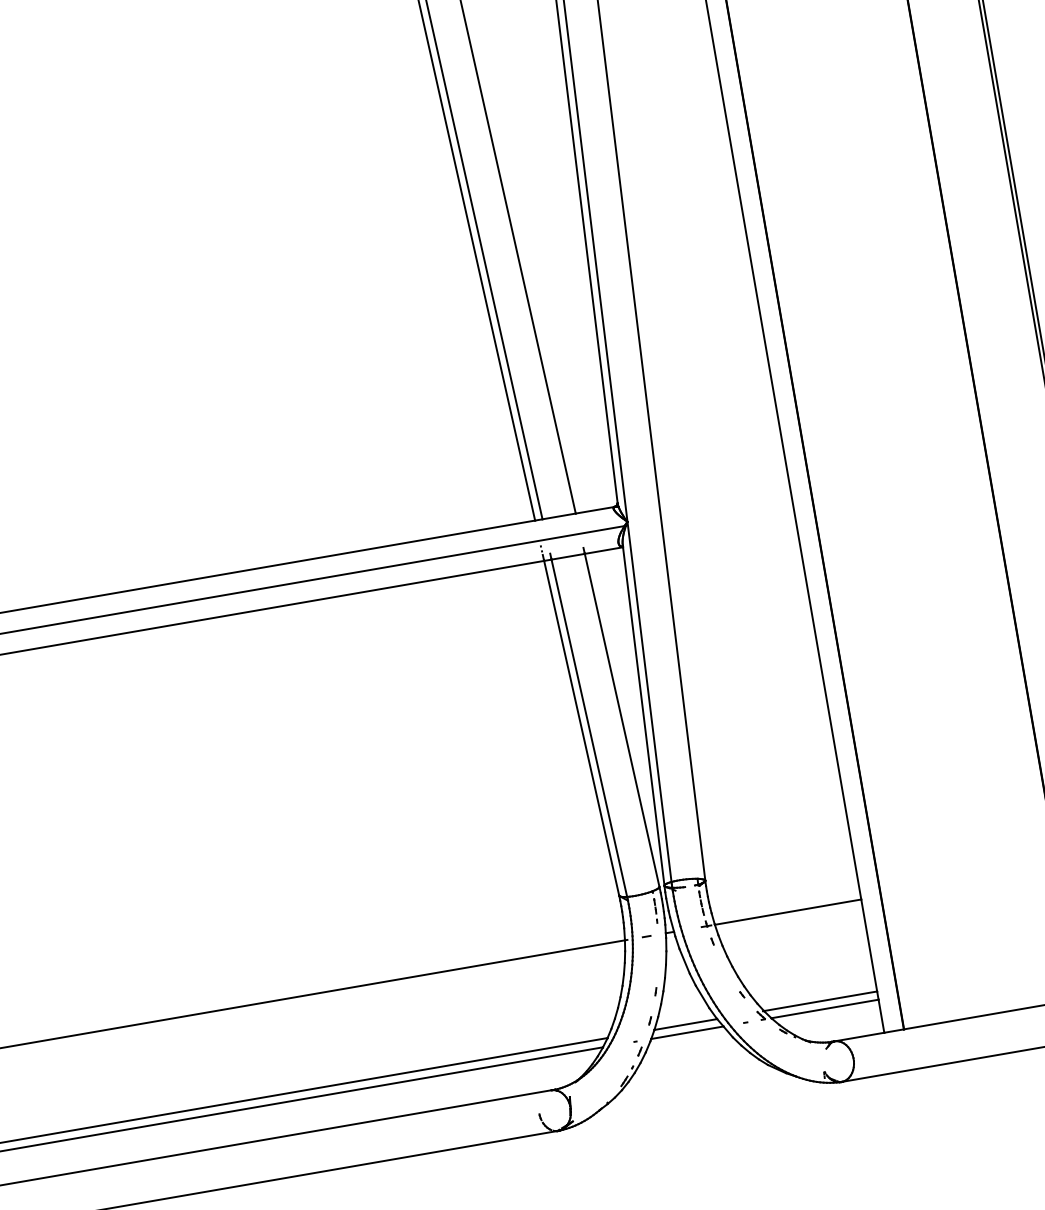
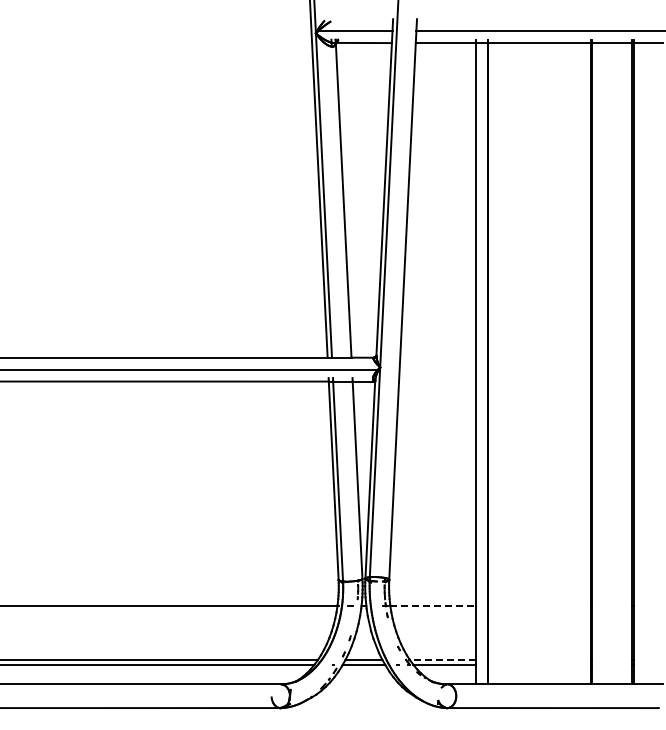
line: (788, 911) -> (433, 605), solid -> dashed
line: (819, 1000) -> (442, 659), solid -> dashed

